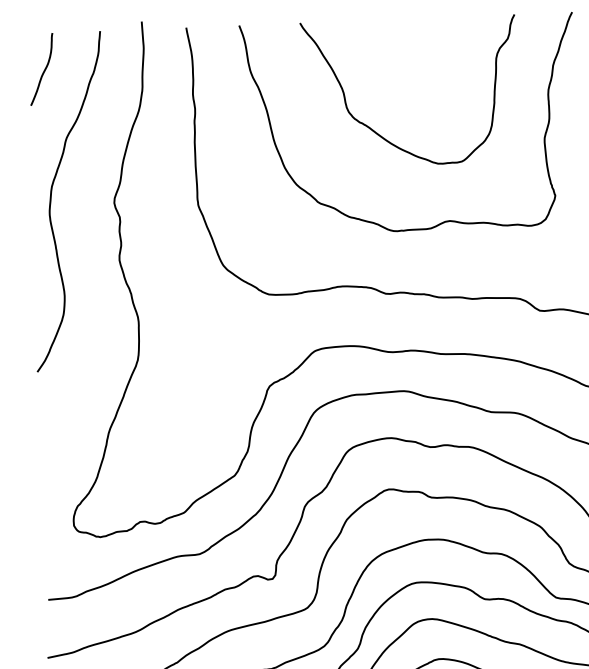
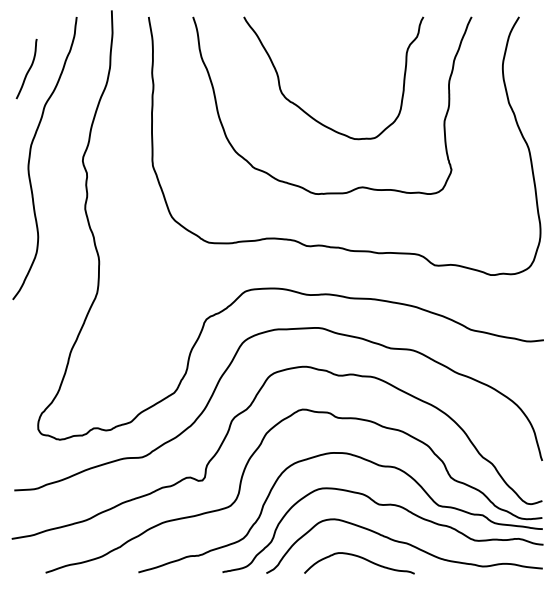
curve: (43, 69) -> (28, 69), moved

